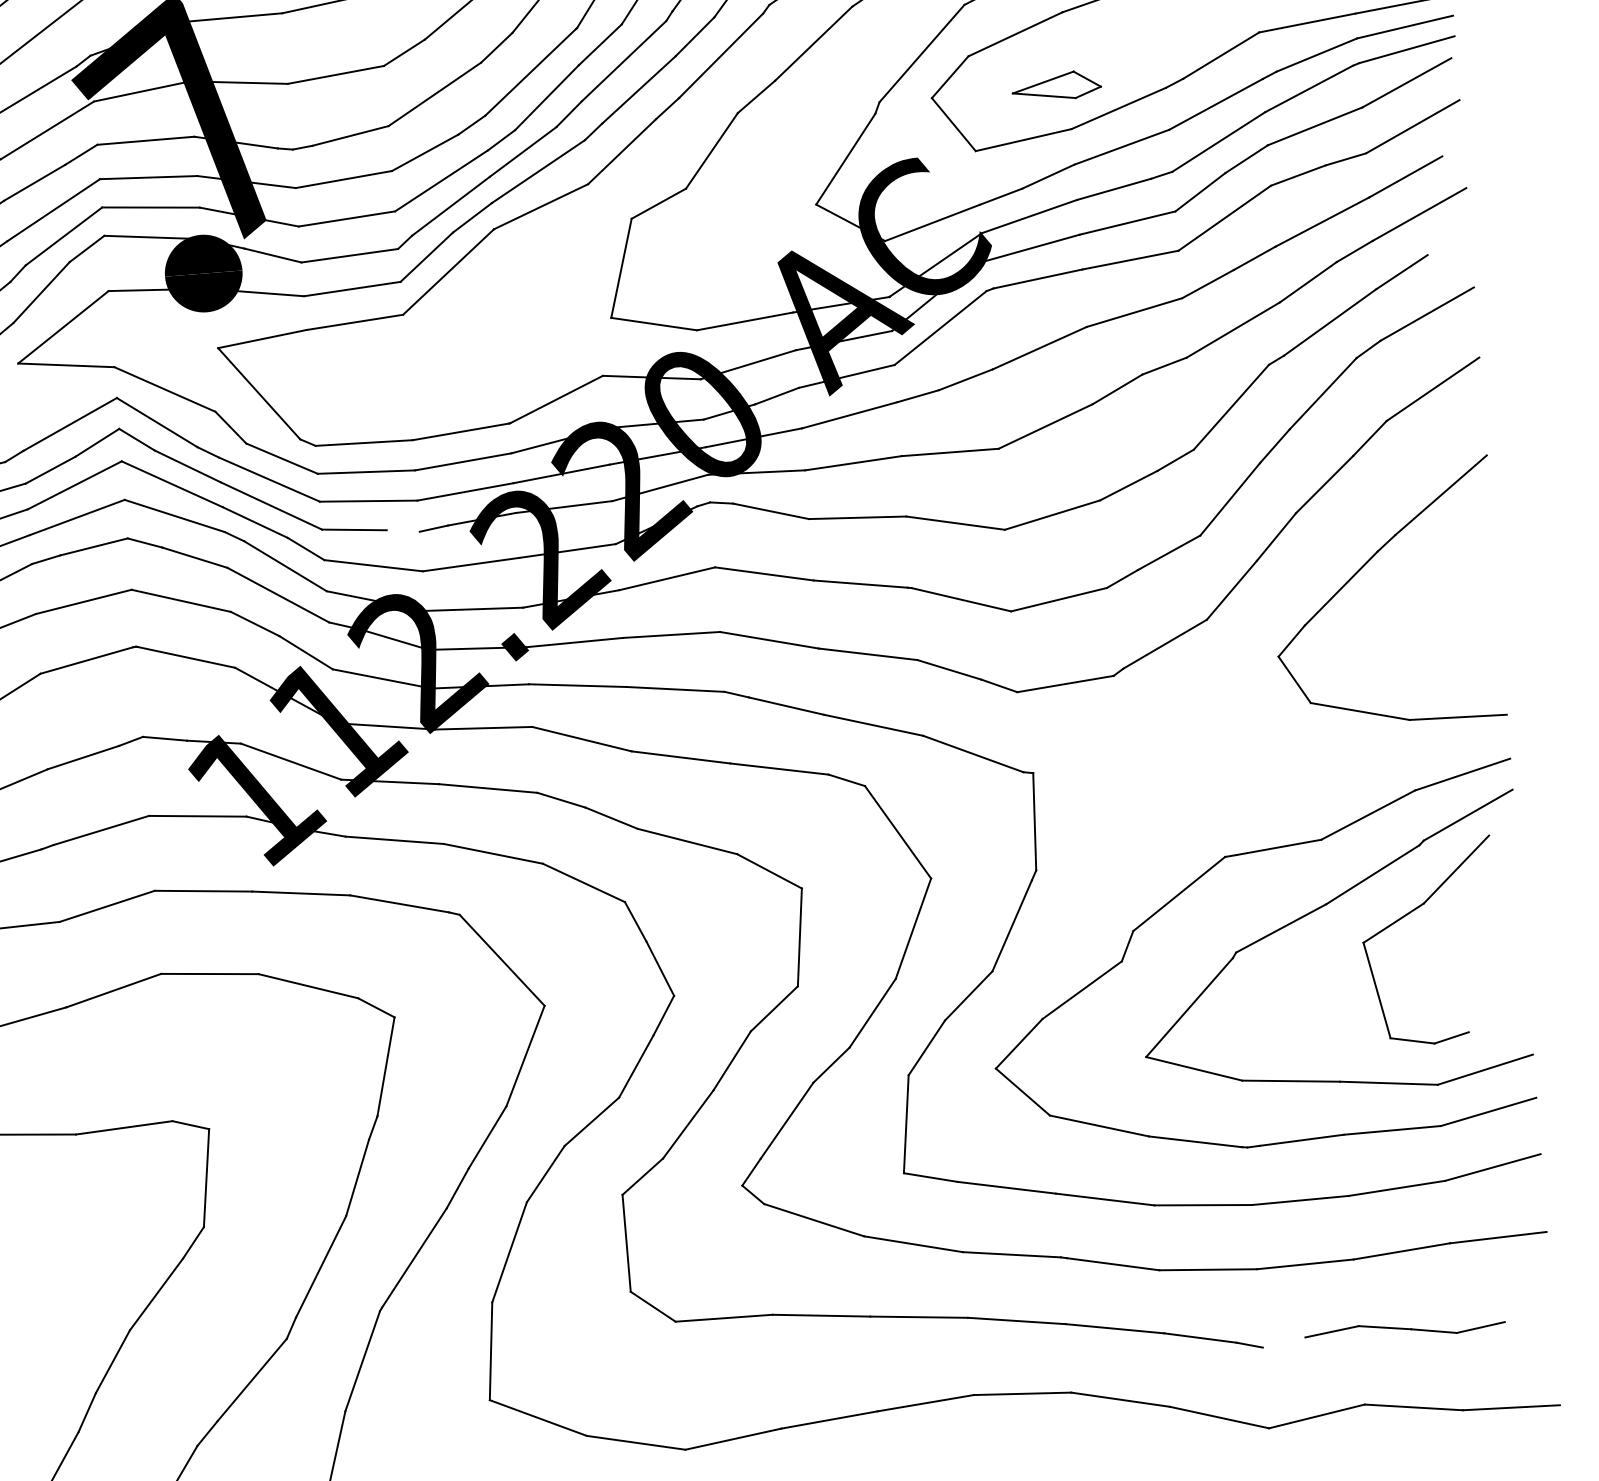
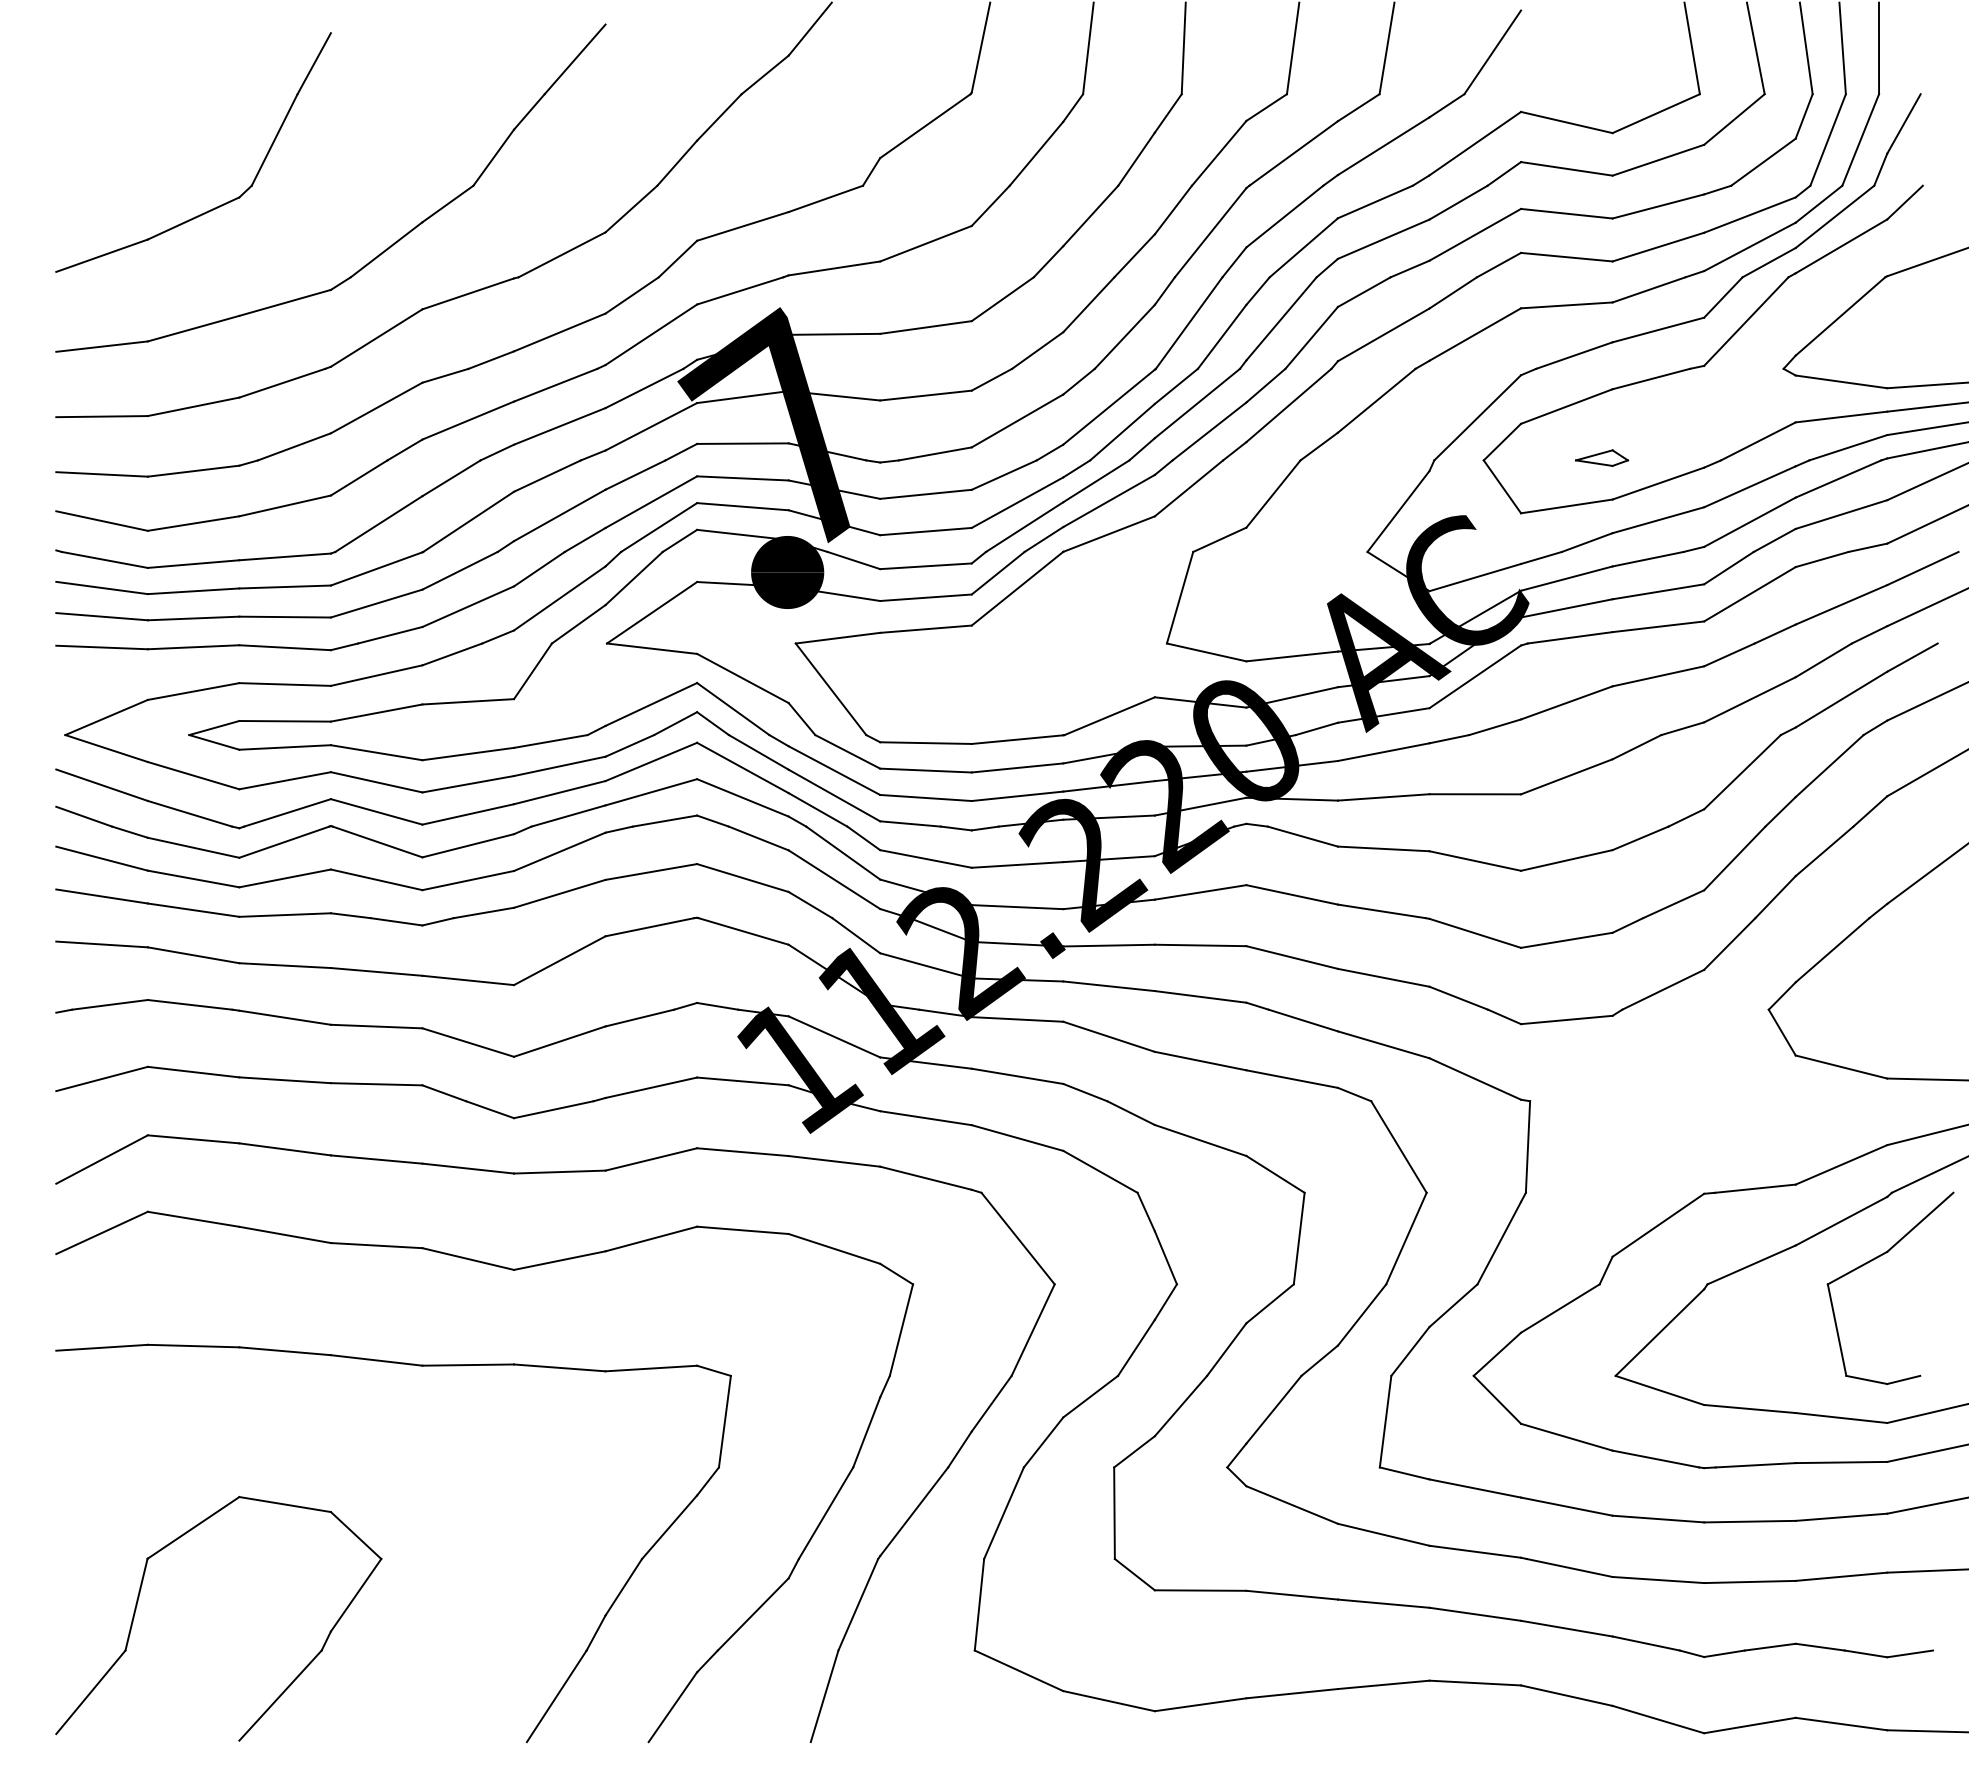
part: (1057, 85) -> (1602, 457), size x0.62
line: (402, 531) -> (955, 828), added
line: (1284, 1342) -> (1724, 1653), added

